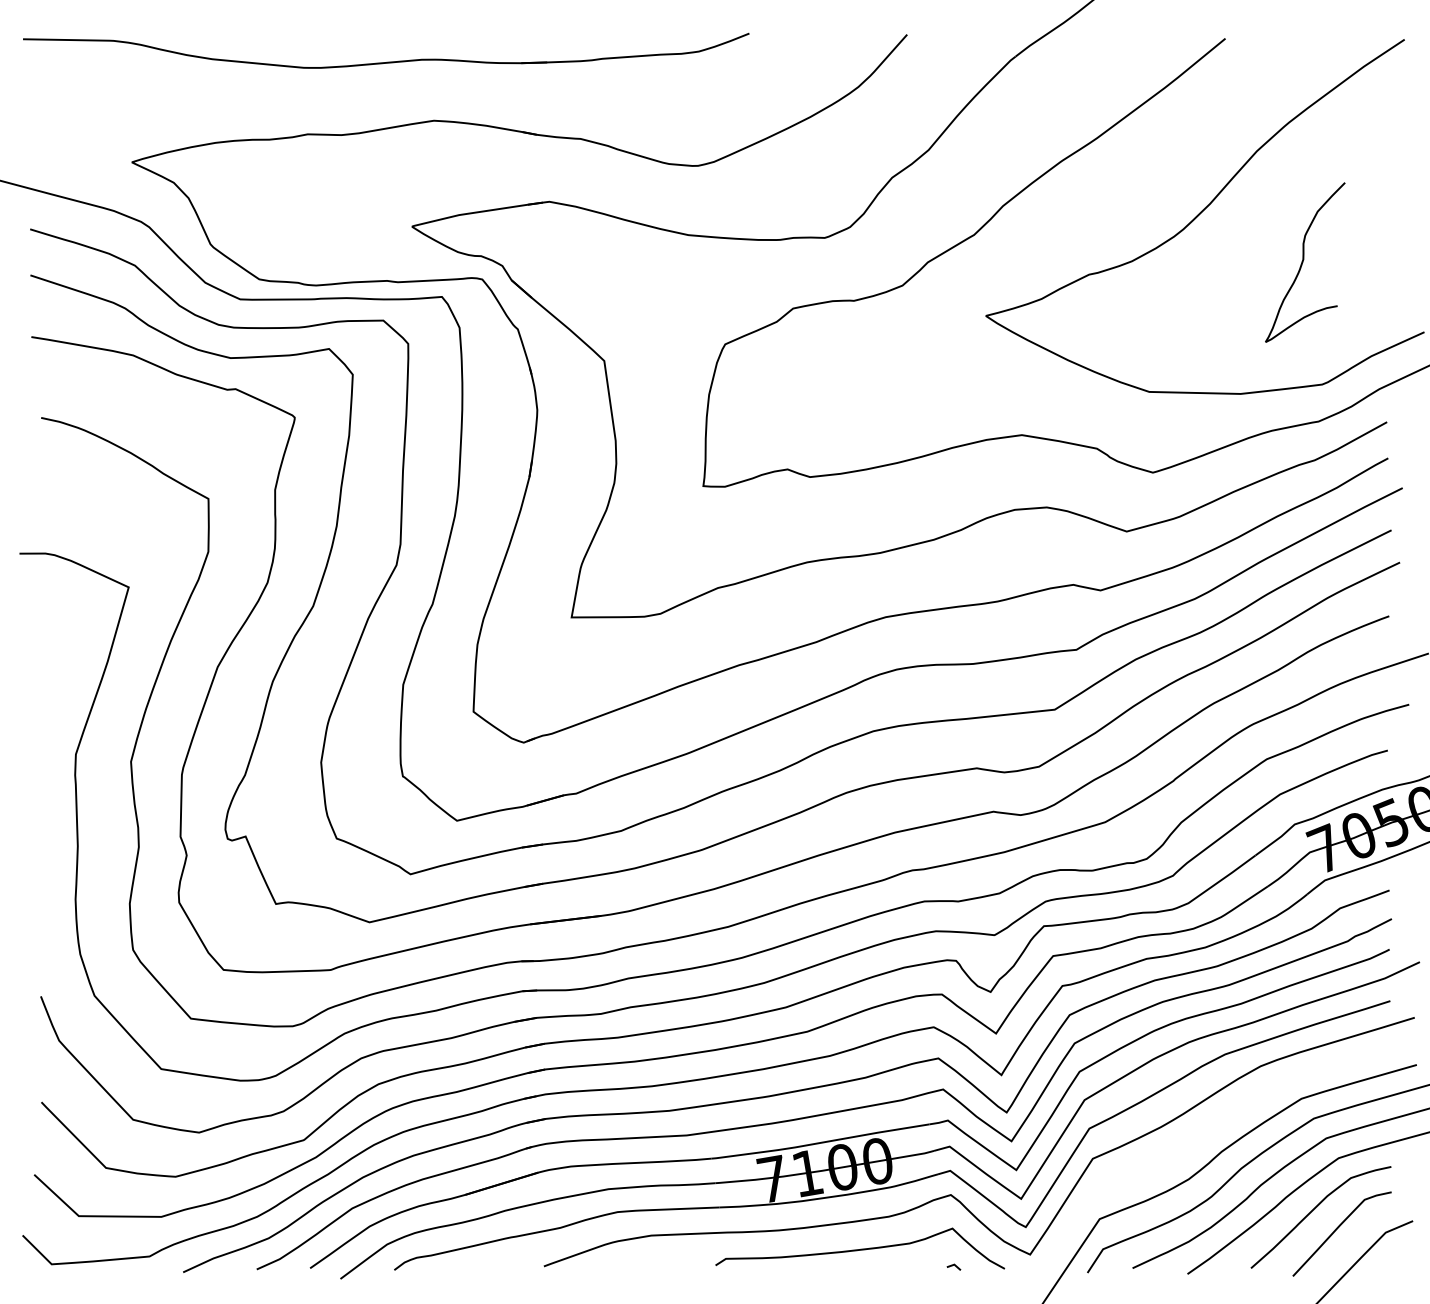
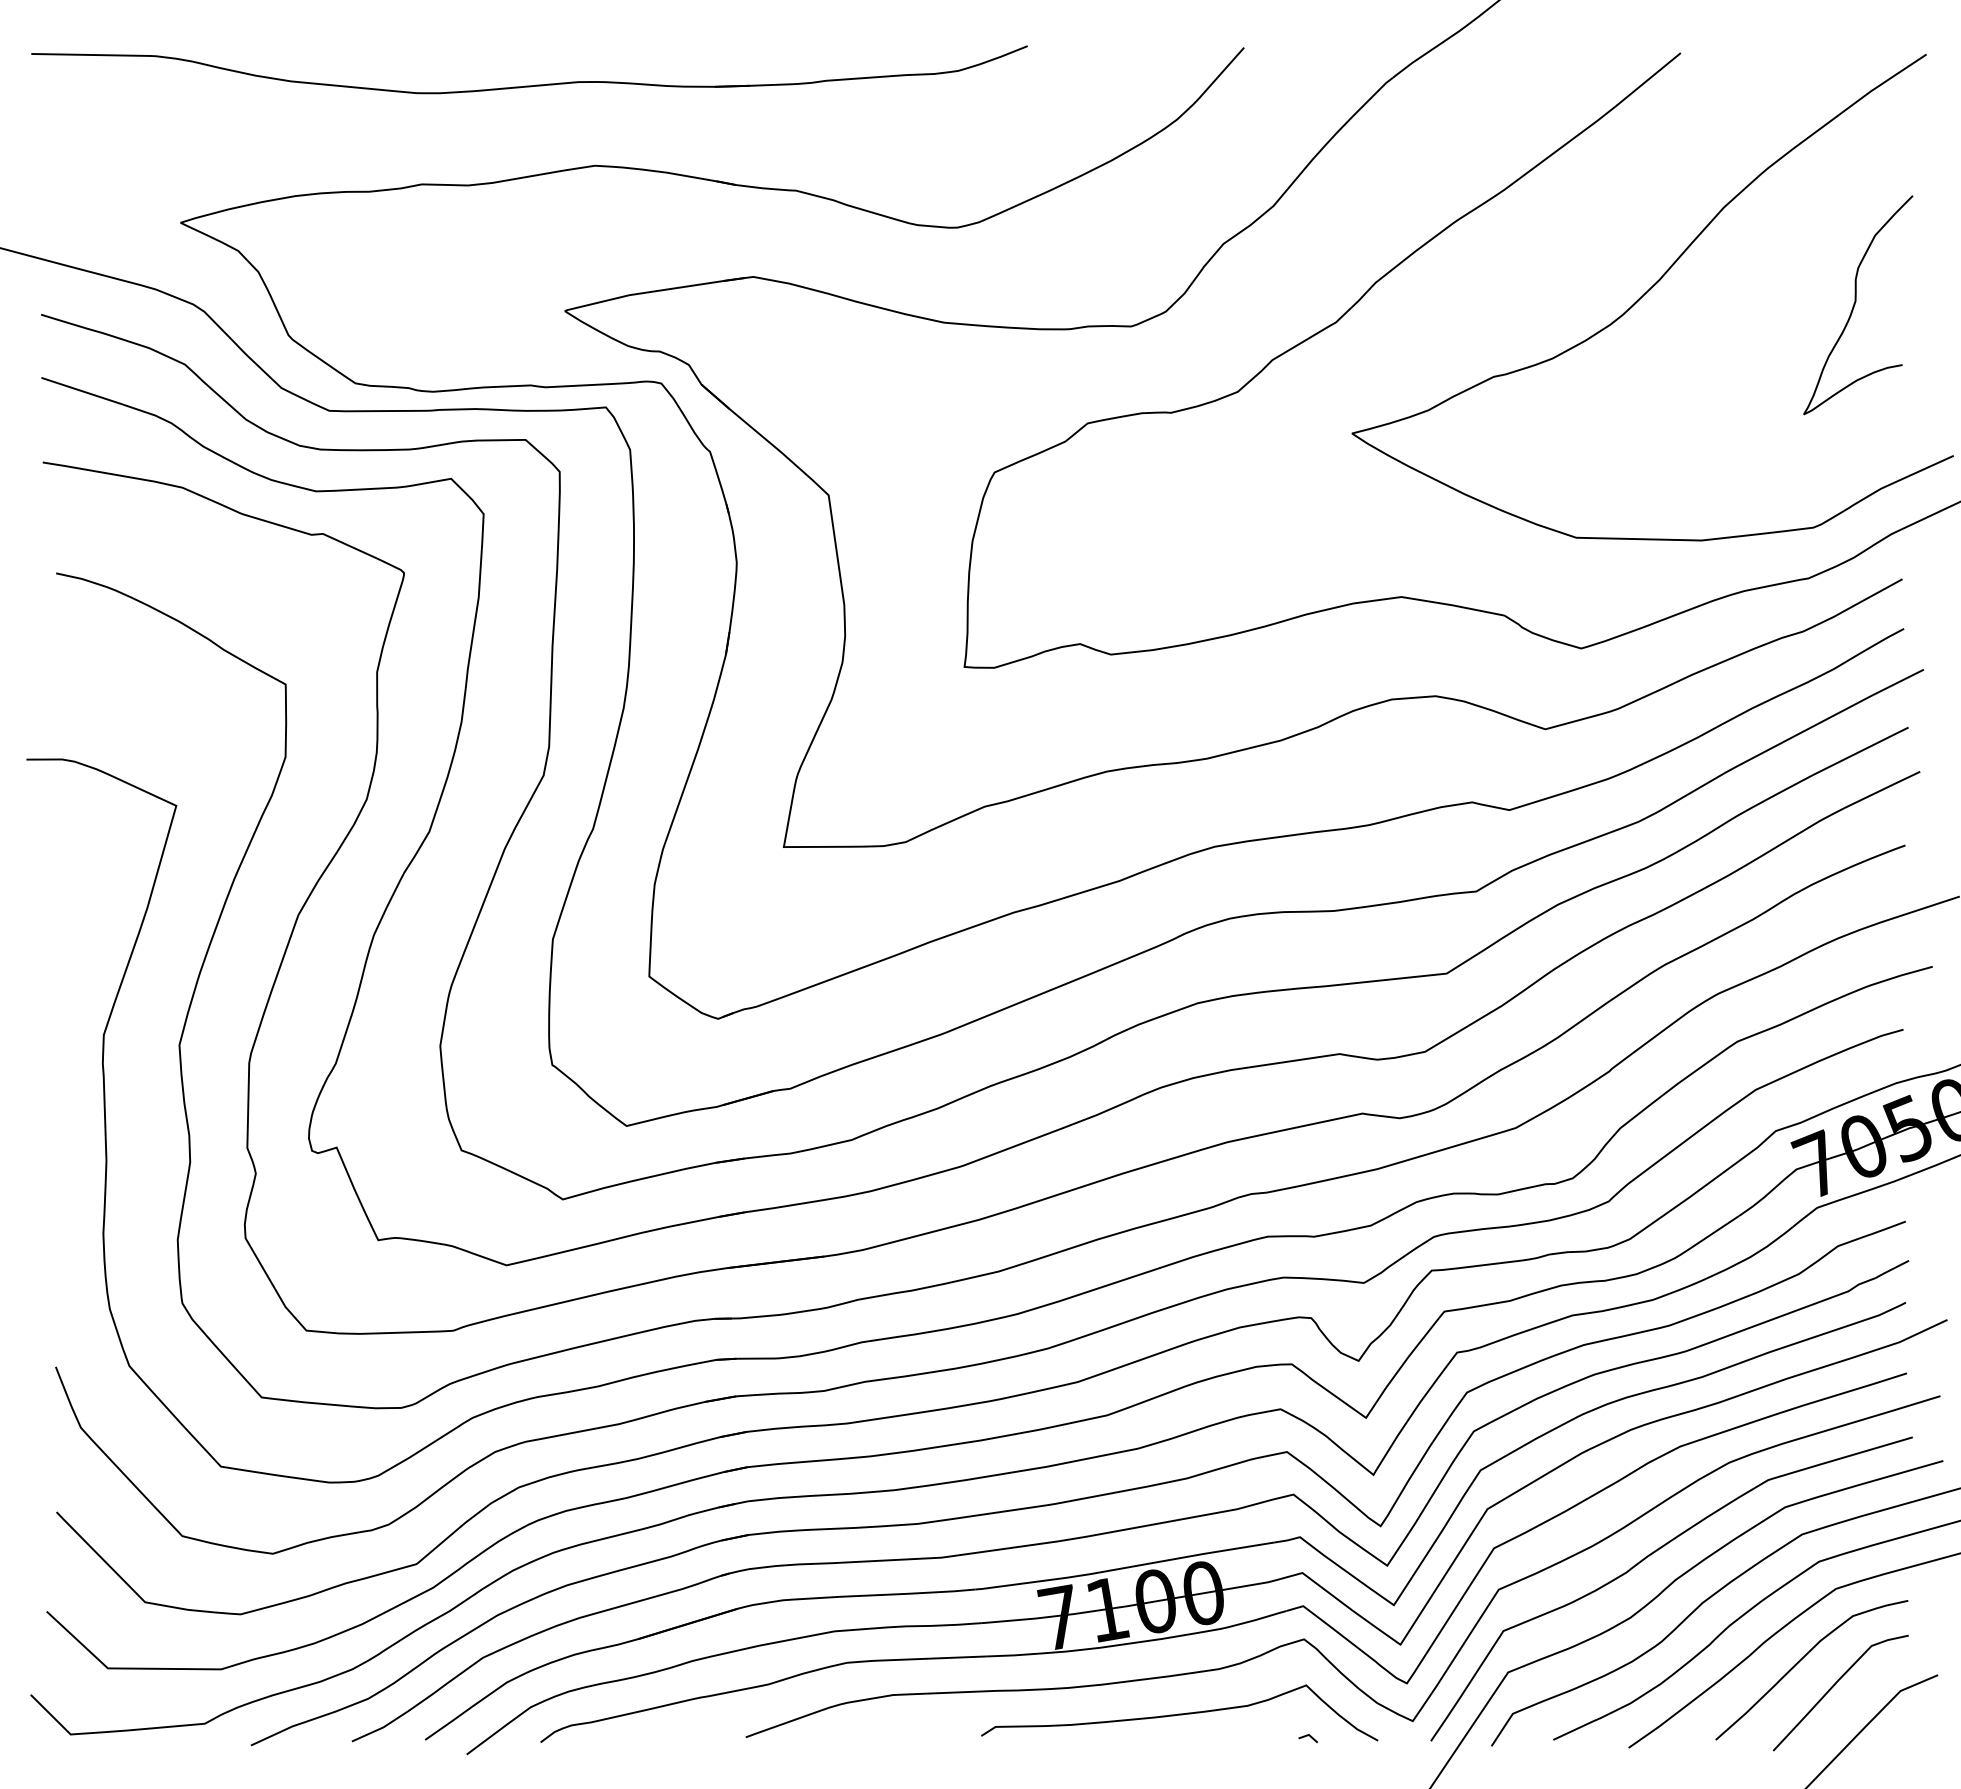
curve: (1303, 261) -> (1855, 304), moved
curve: (1202, 1134) -> (1649, 1556), added

